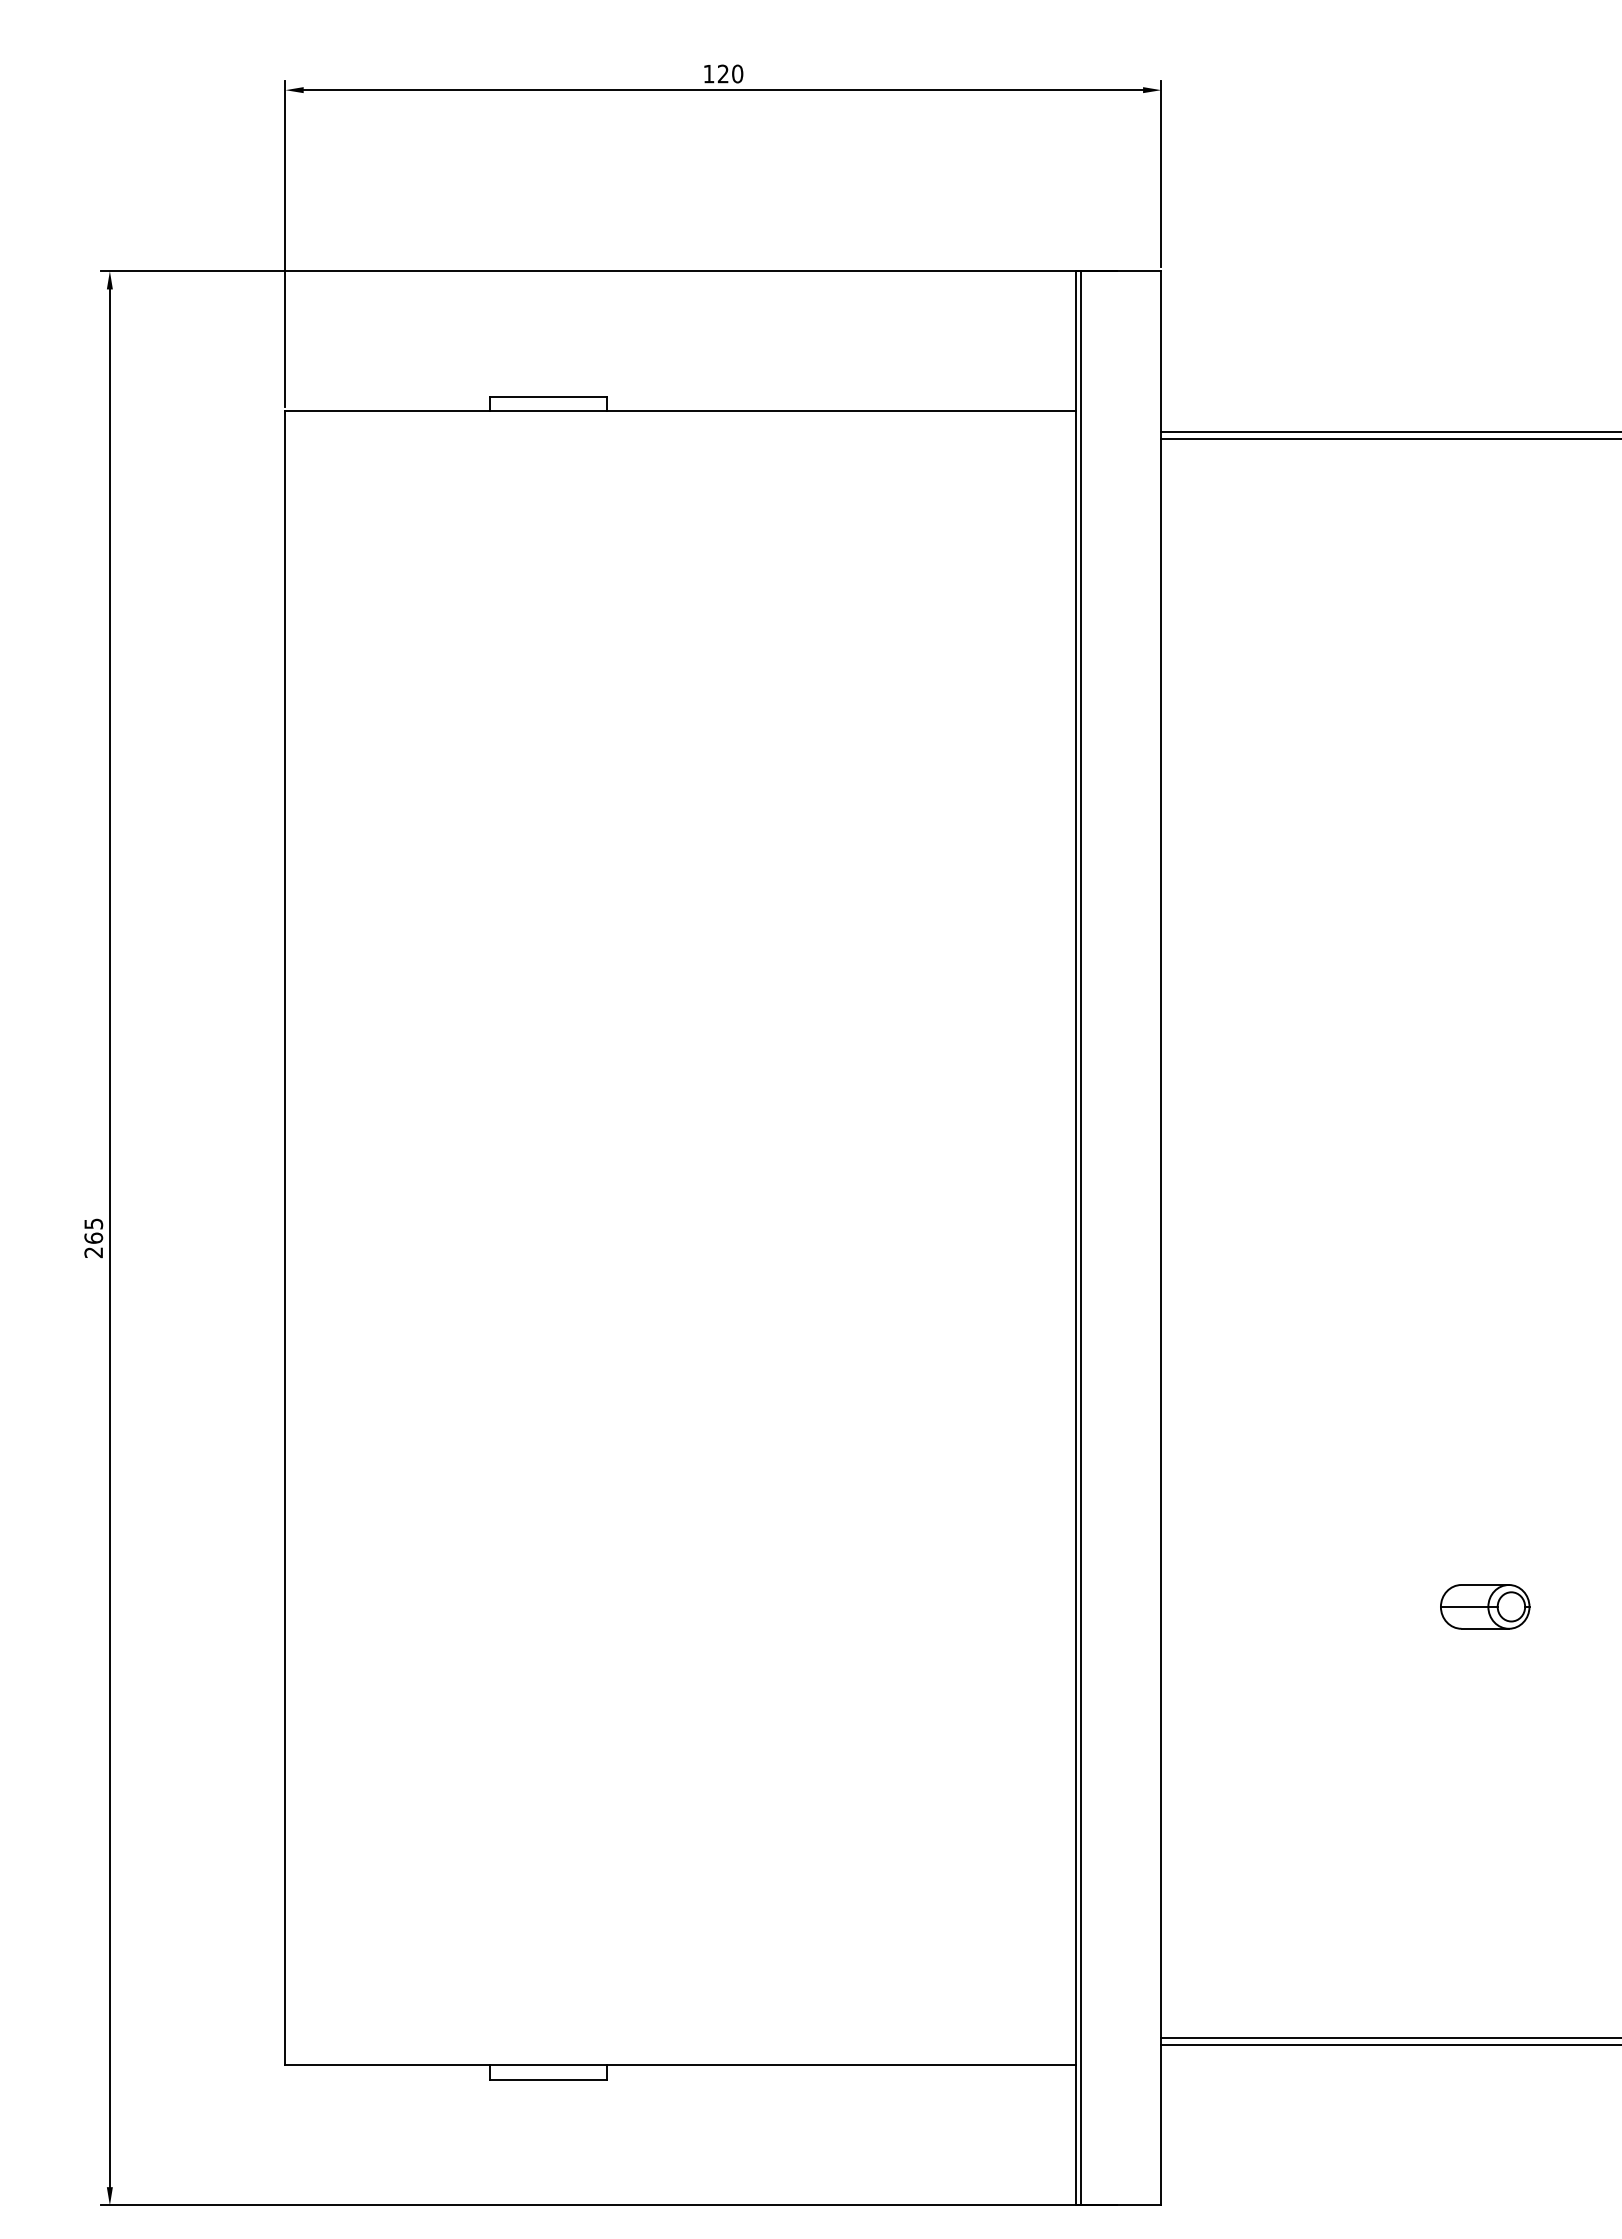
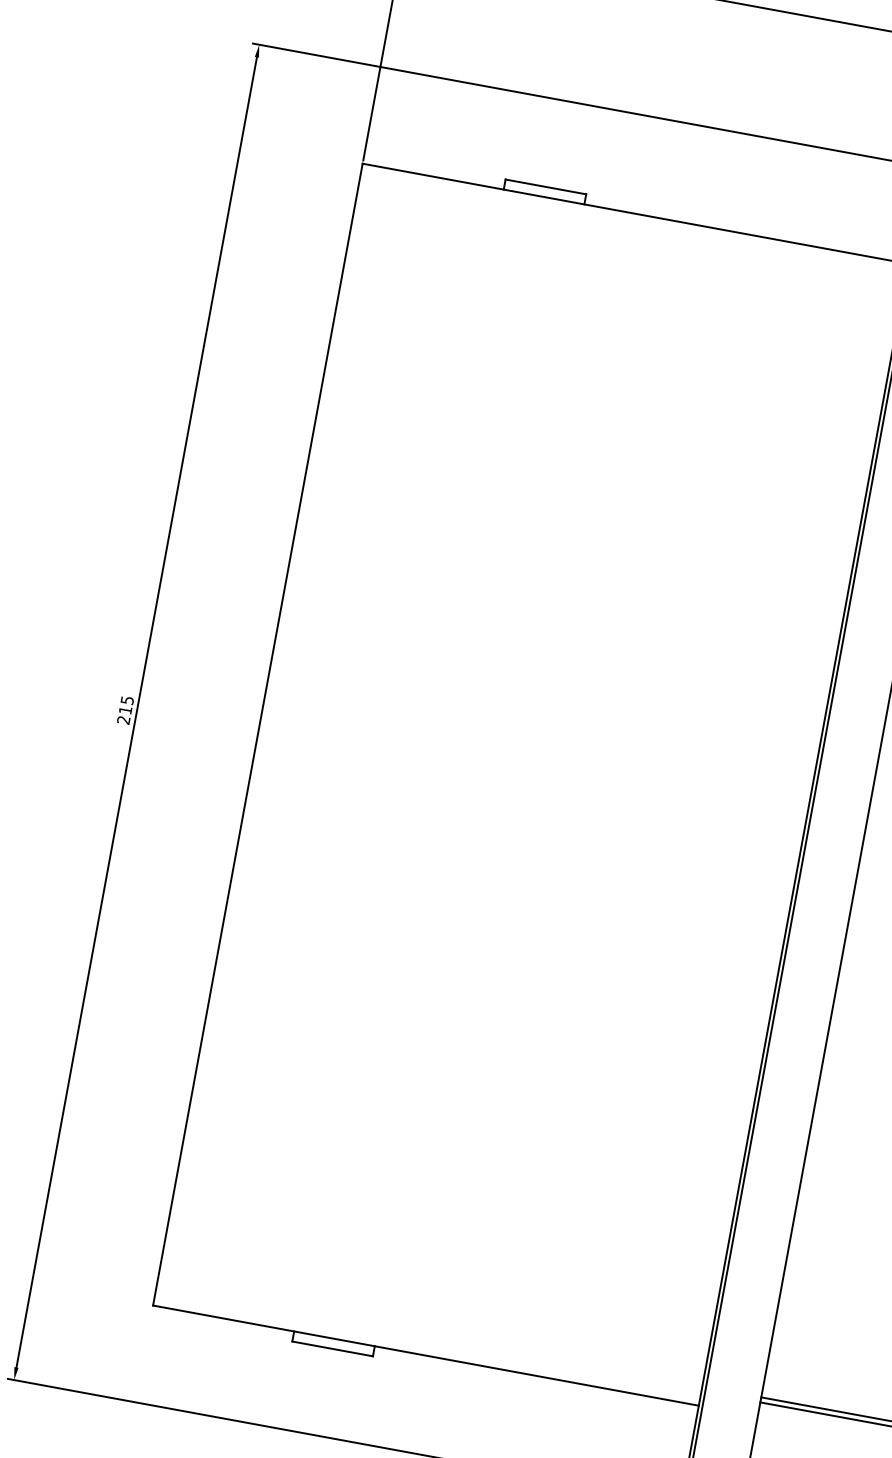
text: (93, 1237) -> (125, 709), 265 -> 215

